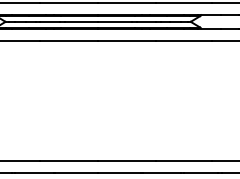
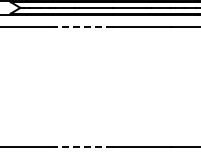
line: (68, 41) -> (83, 27), solid -> dashed
line: (68, 160) -> (83, 146), solid -> dashed

